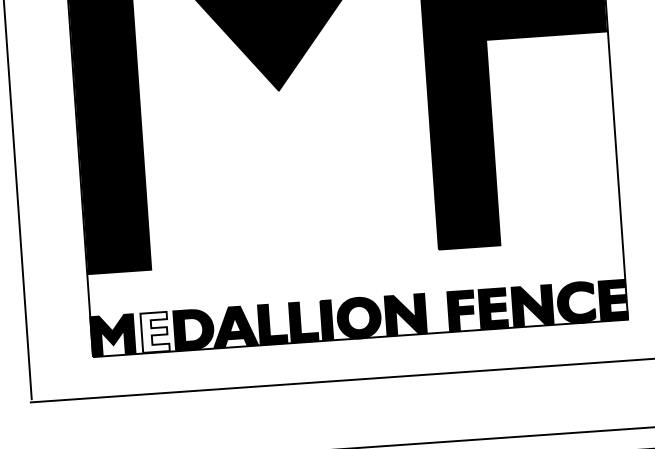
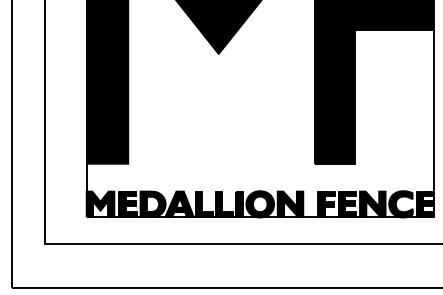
fill: (154, 332) -> (127, 204), added

